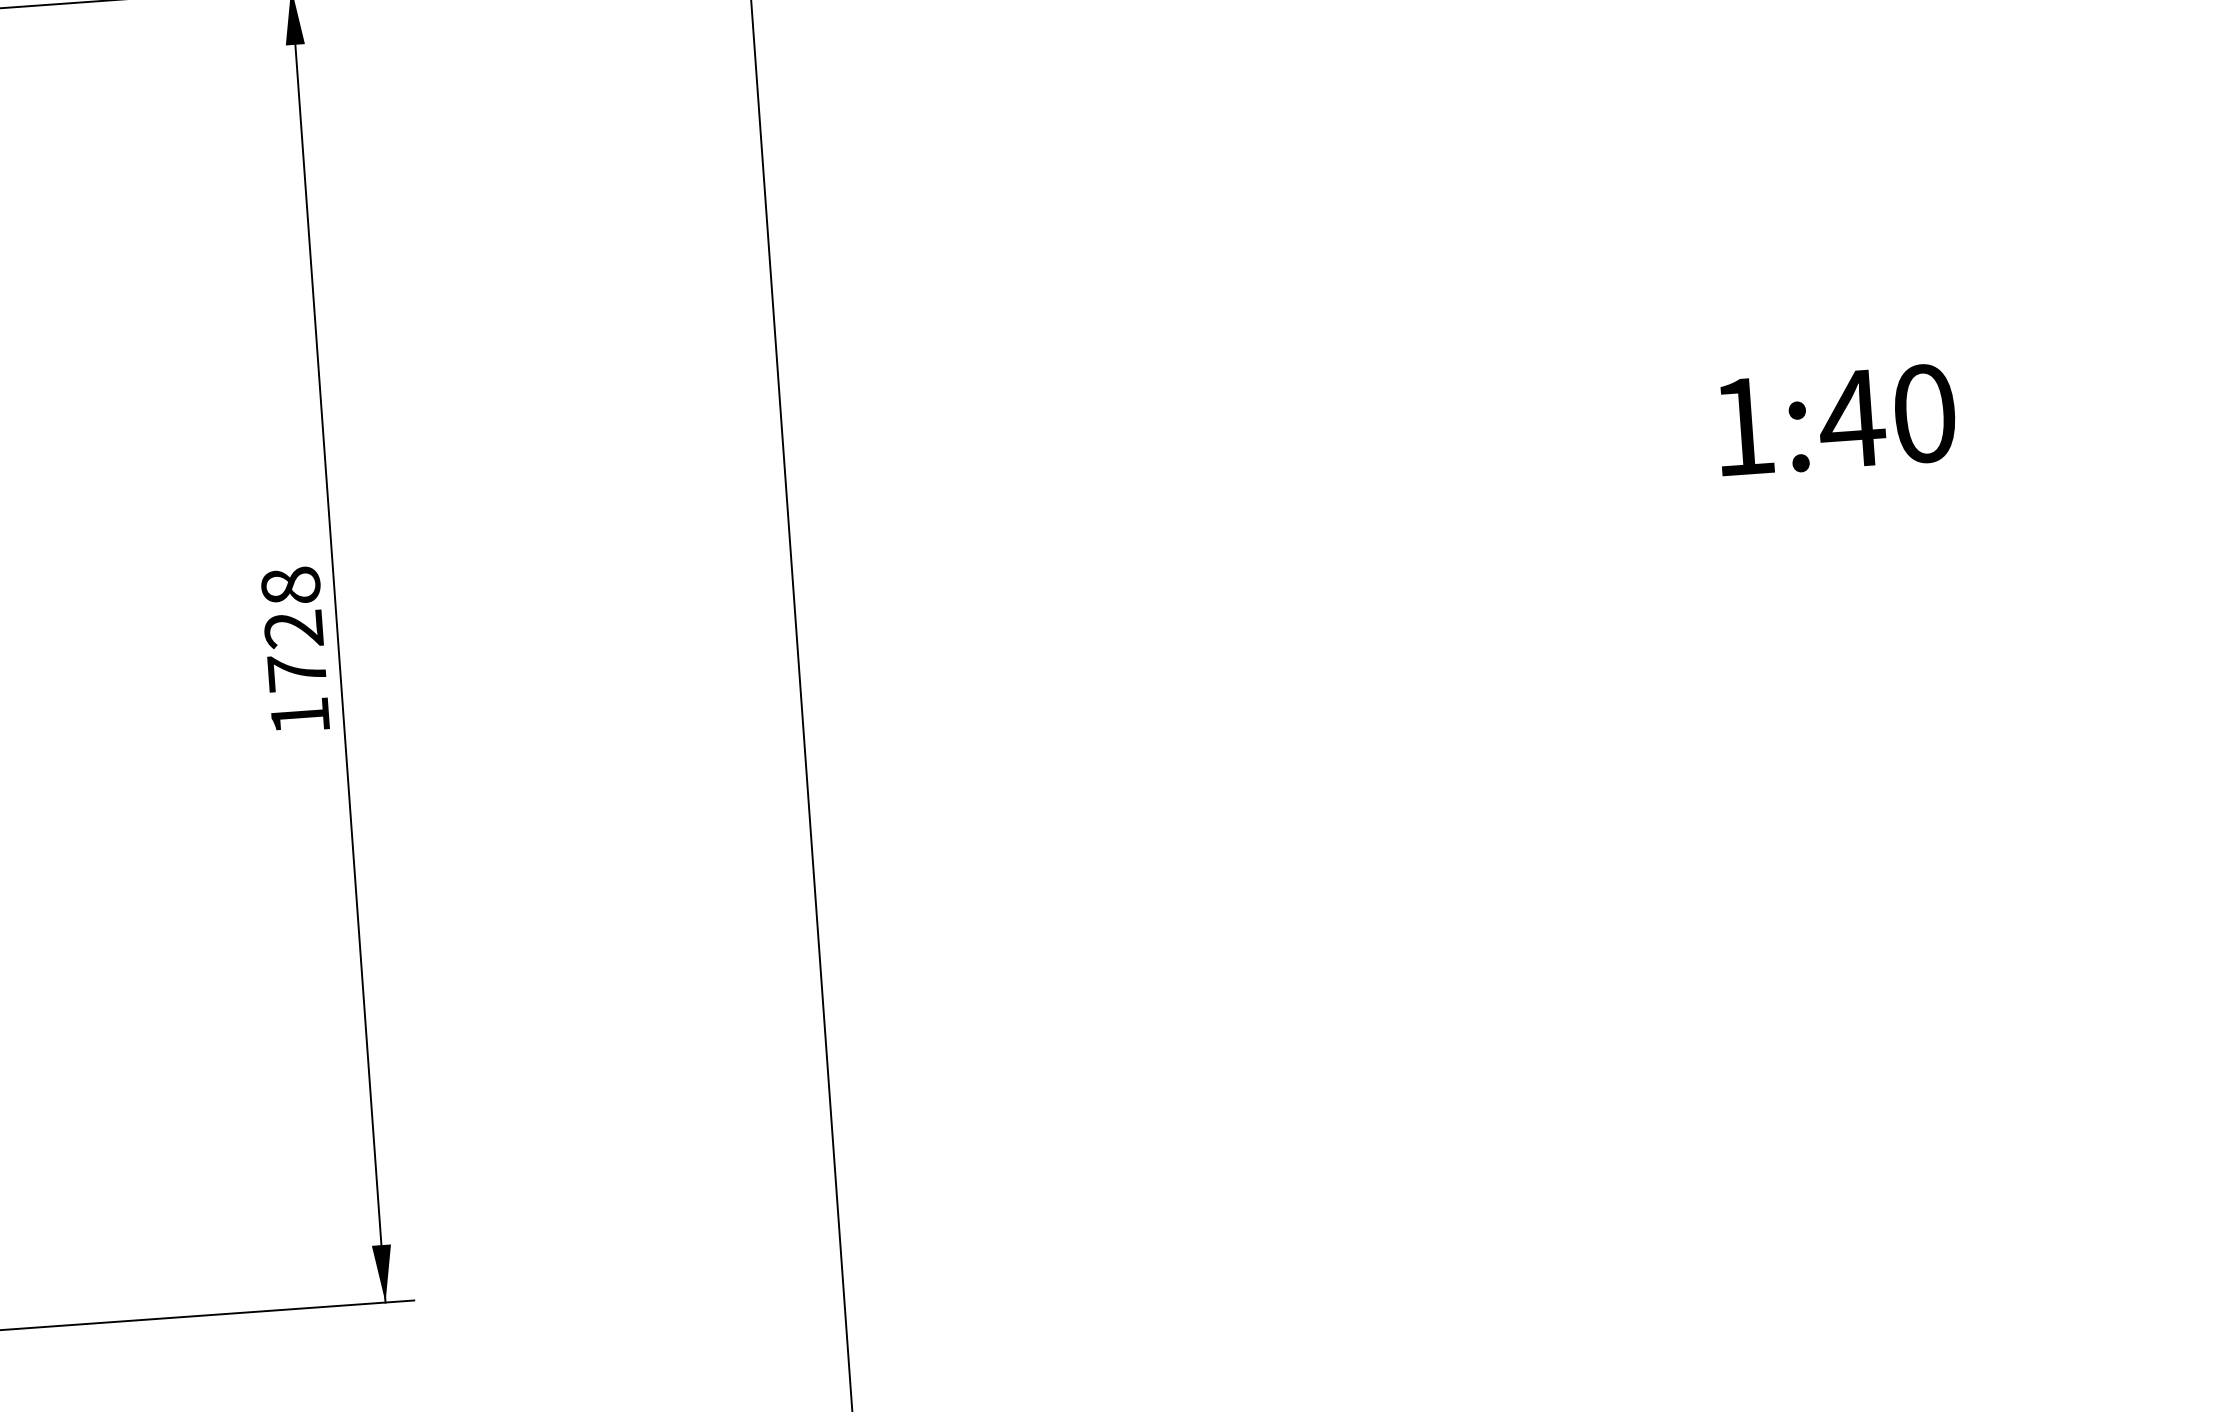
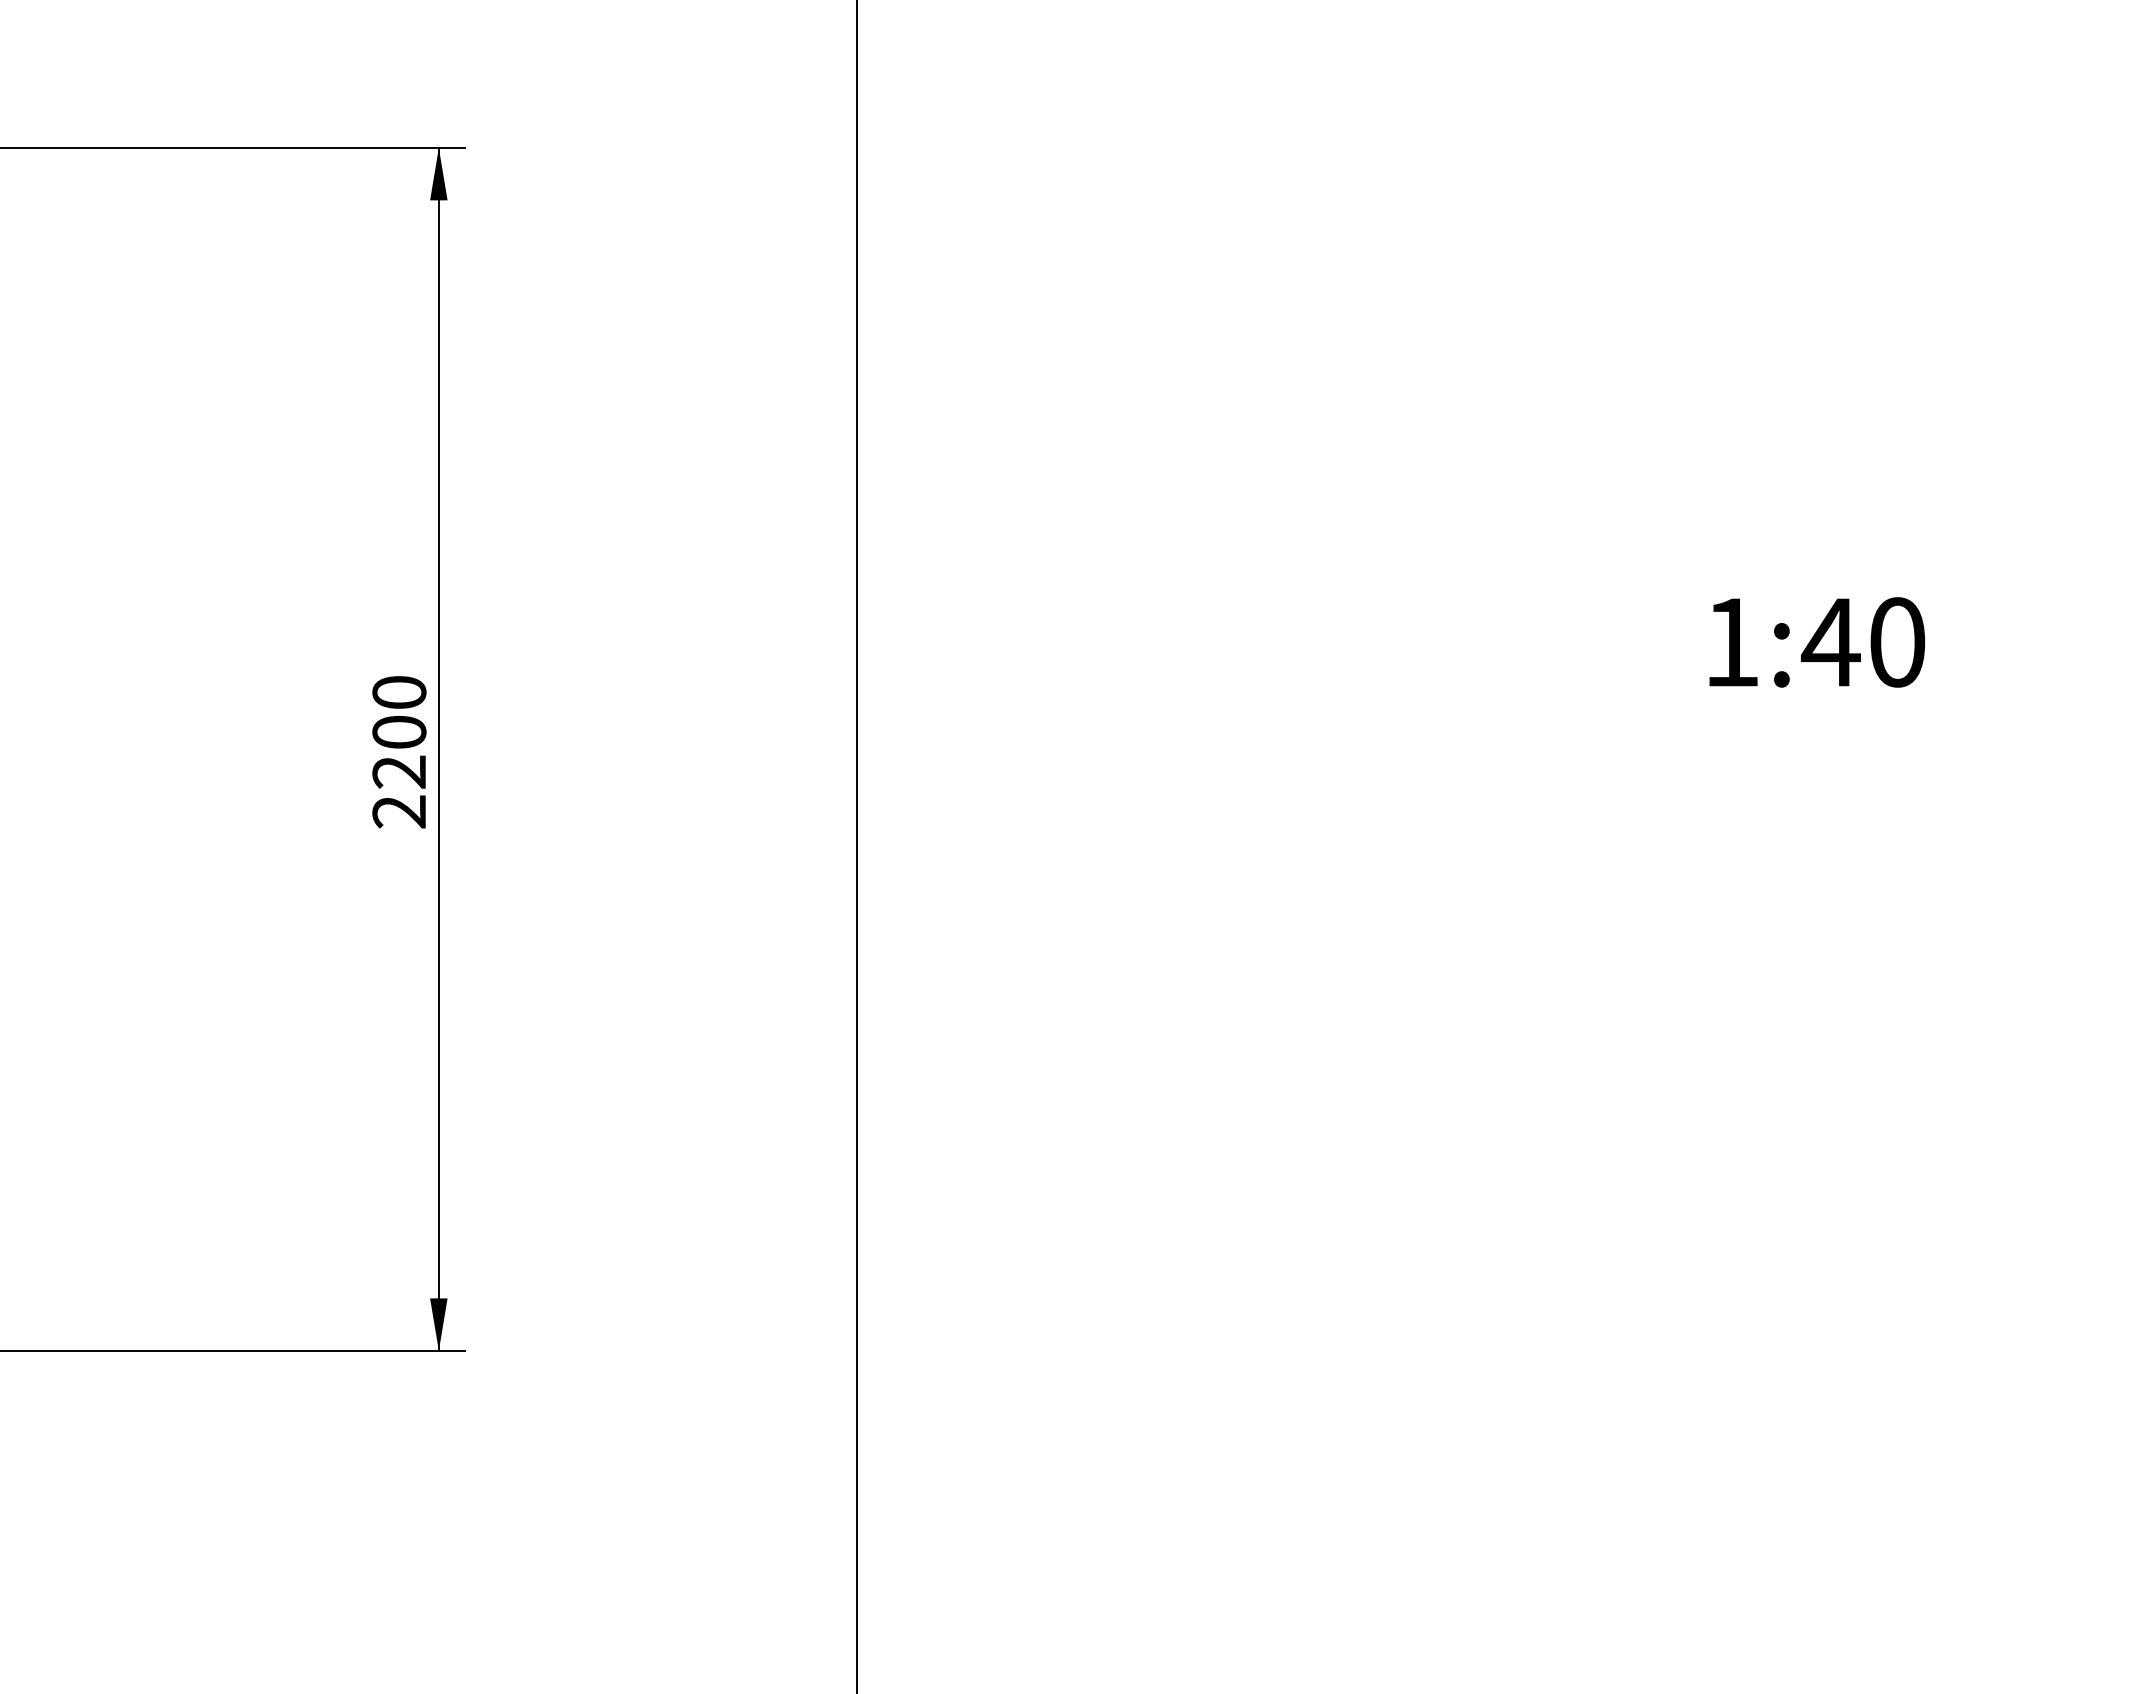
text: (295, 651) -> (399, 752), 1728 -> 2200

